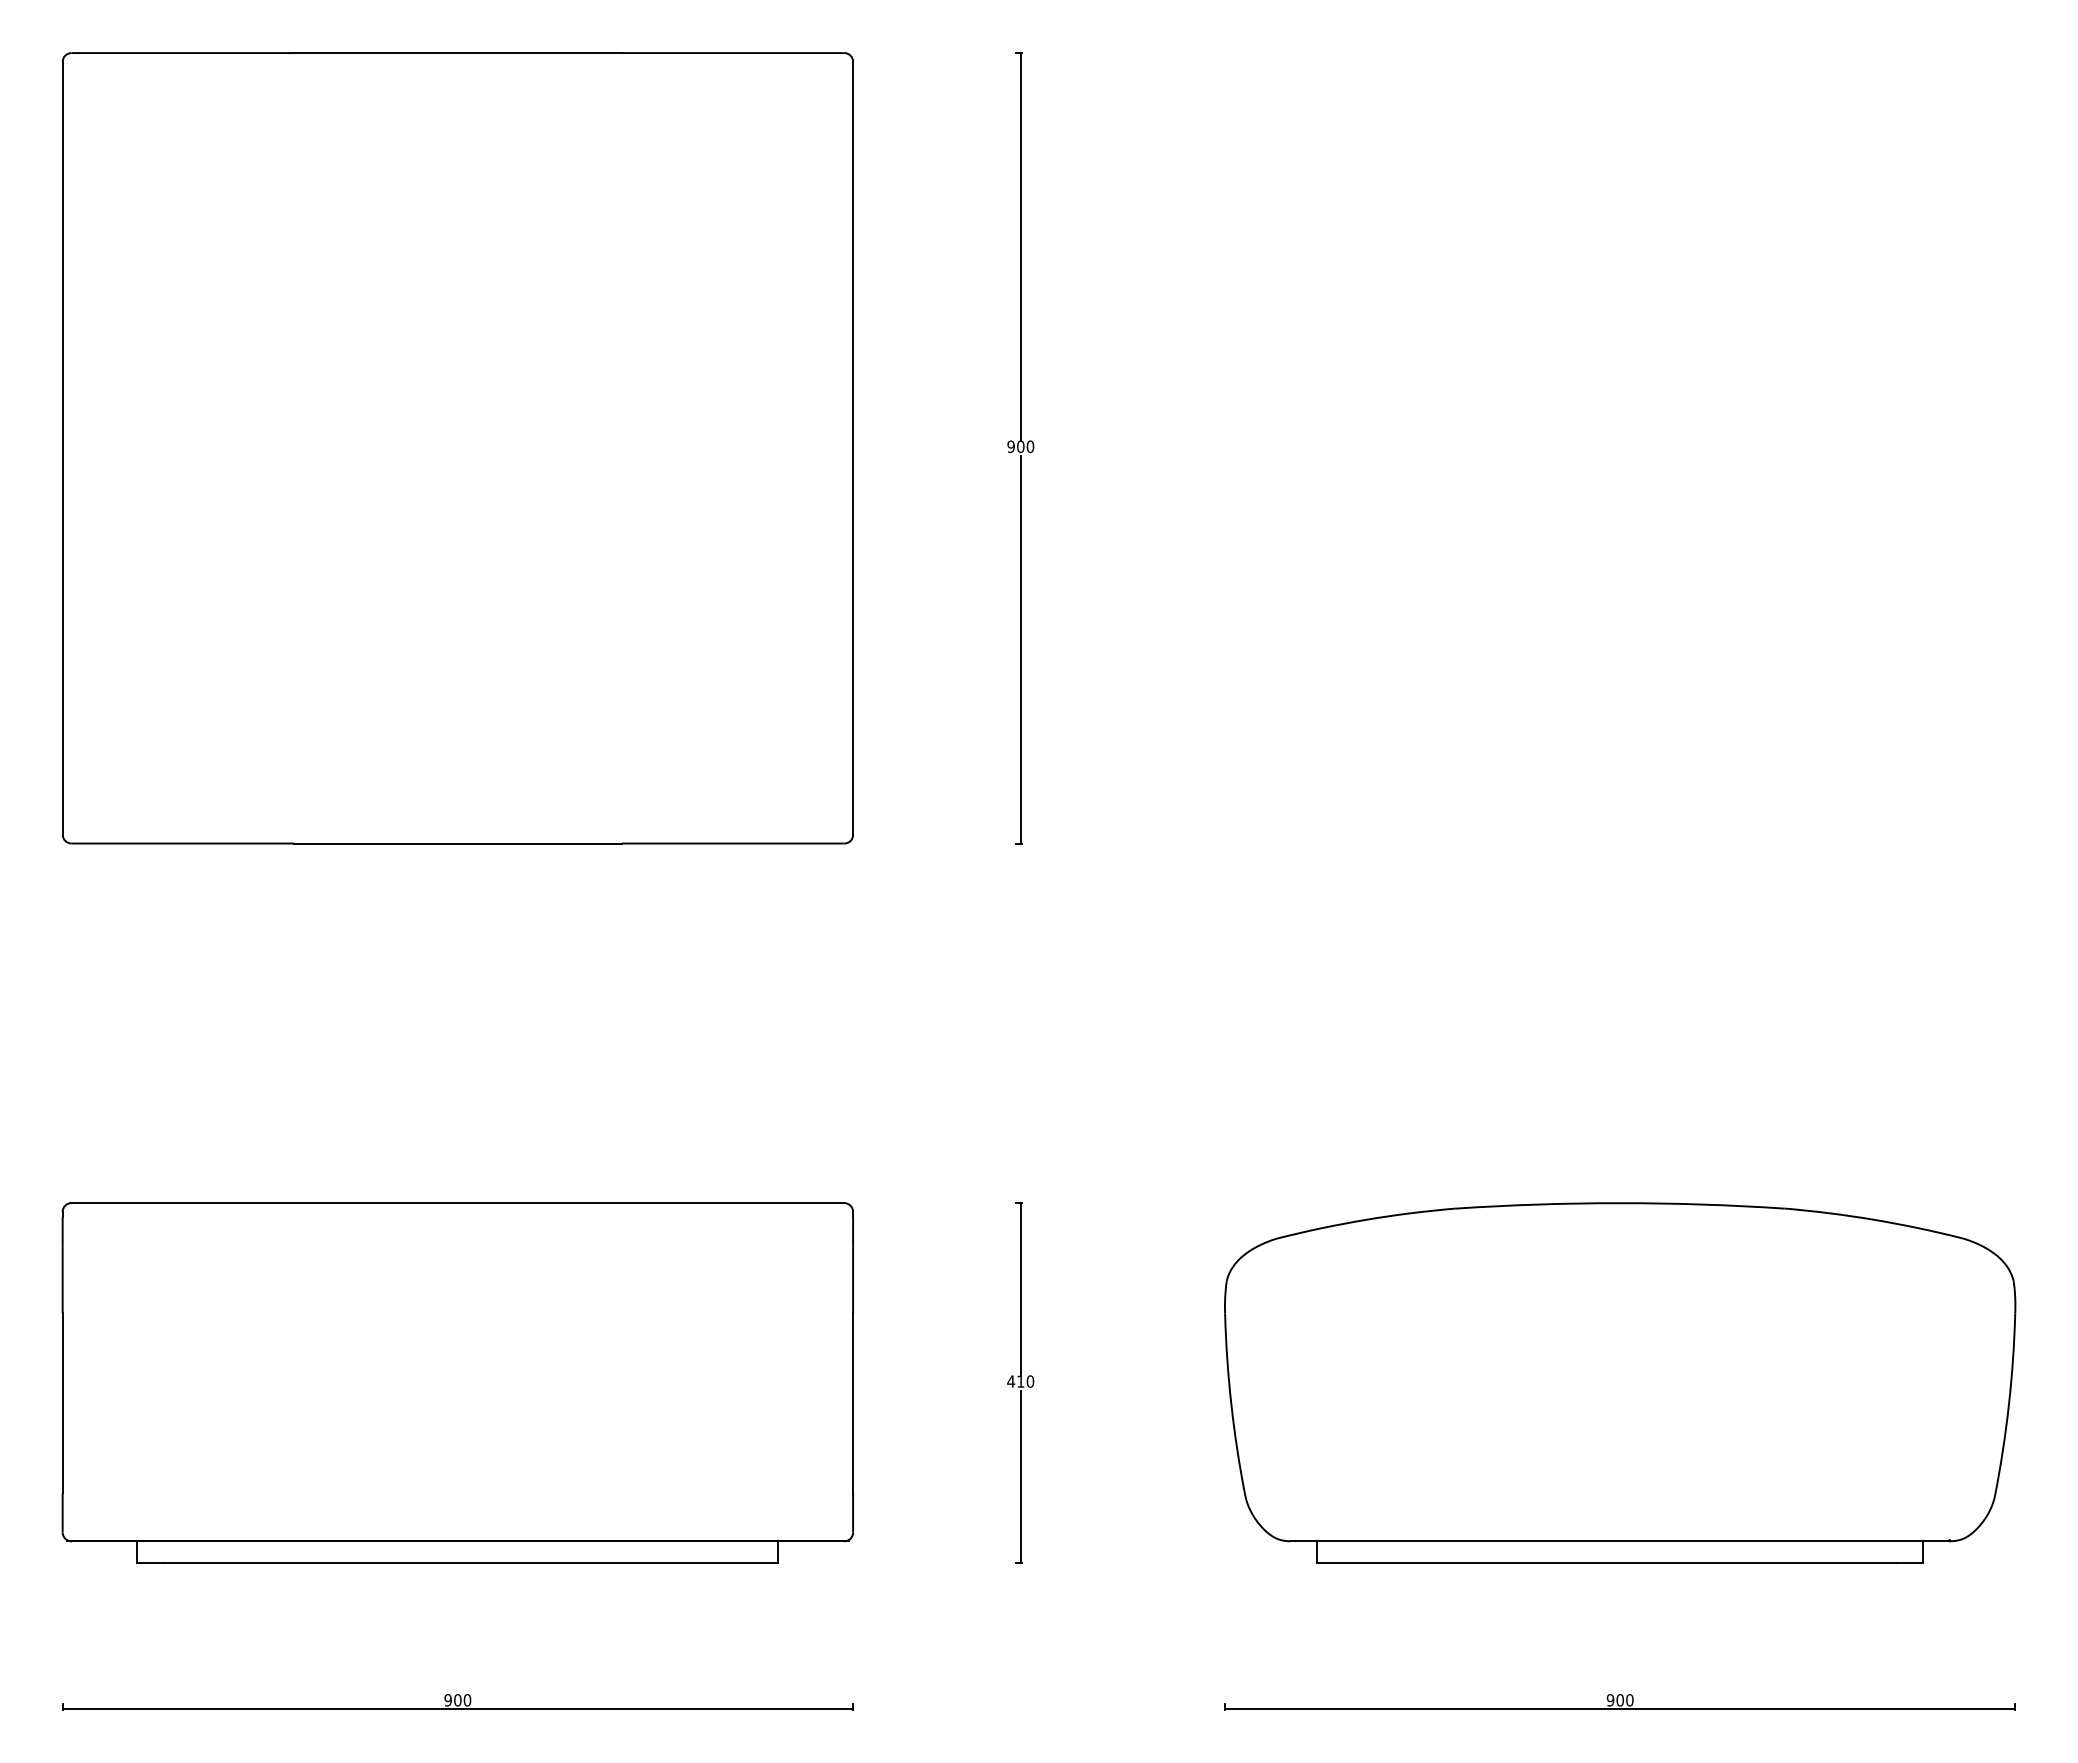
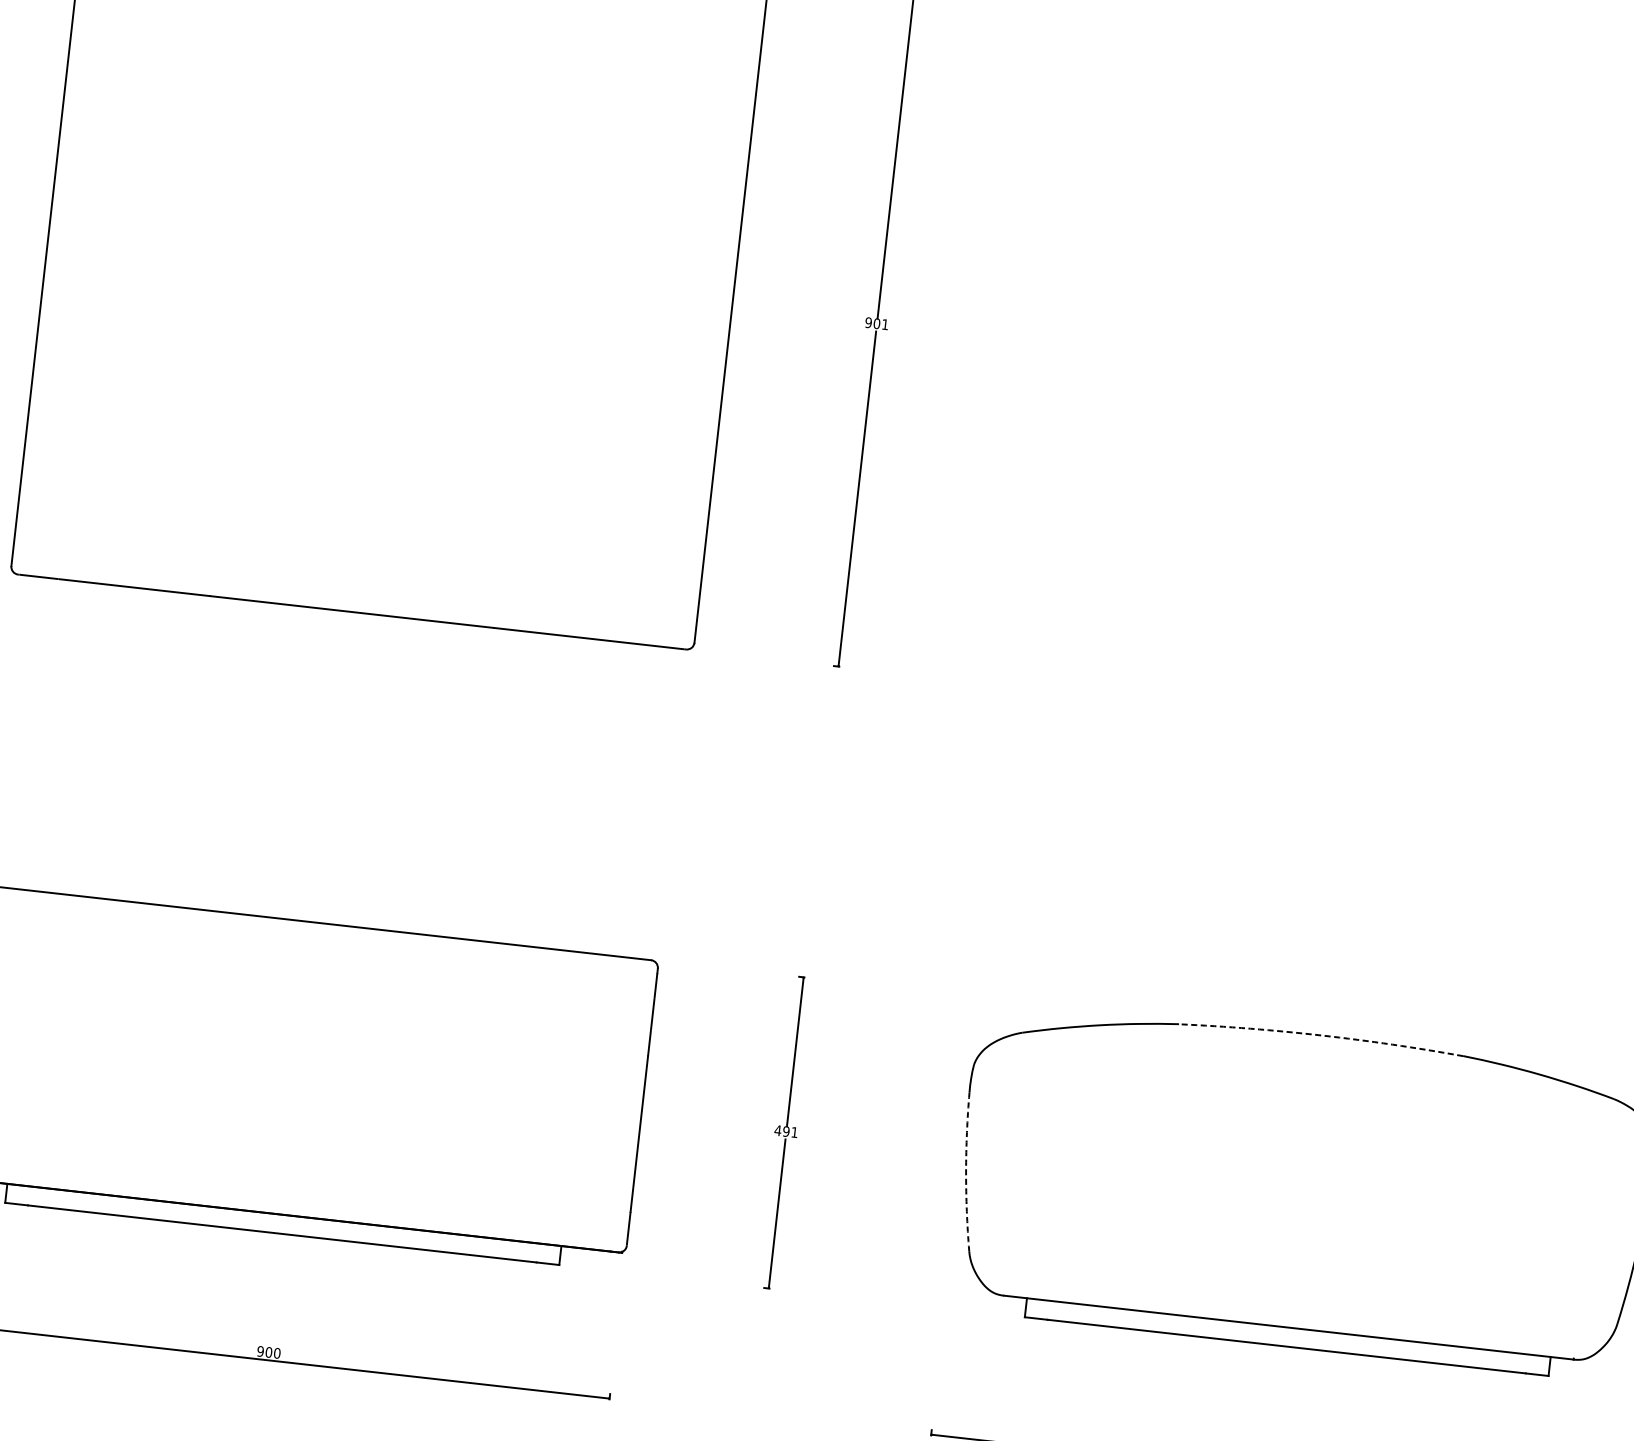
text: (1030, 446) -> (885, 324), 900 -> 901
arc: (1620, 1203) -> (1321, 1035), solid -> dashed
text: (1025, 1381) -> (790, 1131), 410 -> 491
arc: (1231, 1404) -> (966, 1171), solid -> dashed

